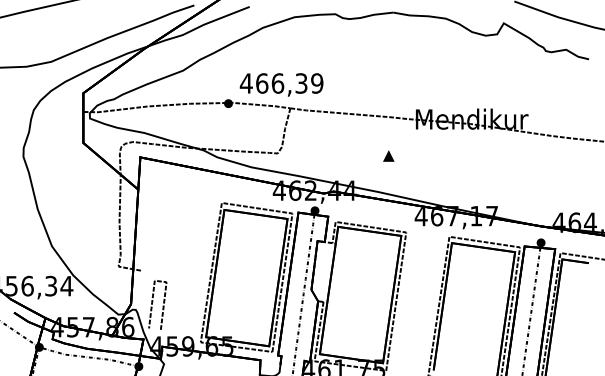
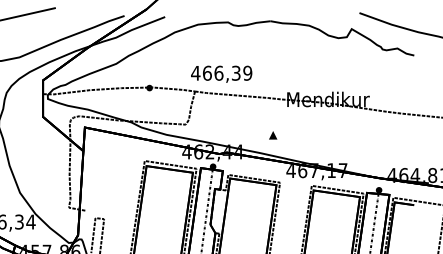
text: (281, 84) -> (221, 74), moved
part: (388, 155) -> (272, 134), moved

